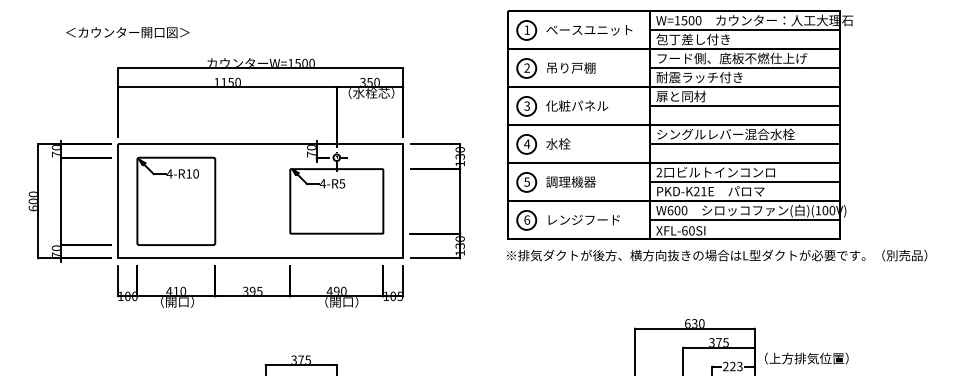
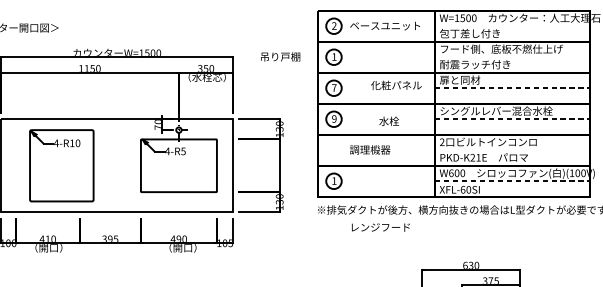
text: (527, 29) -> (334, 25), 1 -> 2
line: (745, 30) -> (512, 26), removed
text: (526, 67) -> (333, 56), 2 -> 1
text: (571, 67) -> (280, 56), moved
line: (745, 68) -> (512, 57), removed
text: (526, 105) -> (333, 87), 3 -> 7
text: (577, 105) -> (396, 85), moved
line: (745, 106) -> (512, 88), solid -> dashed
text: (527, 143) -> (334, 118), 4 -> 9
text: (558, 143) -> (389, 120), moved
line: (745, 144) -> (512, 119), solid -> dashed
part: (526, 182) -> (333, 150), removed
line: (745, 182) -> (512, 150), removed
part: (176, 200) -> (61, 165), moved
text: (527, 219) -> (334, 180), 6 -> 1
text: (583, 219) -> (380, 227), moved
line: (745, 220) -> (512, 181), solid -> dashed

